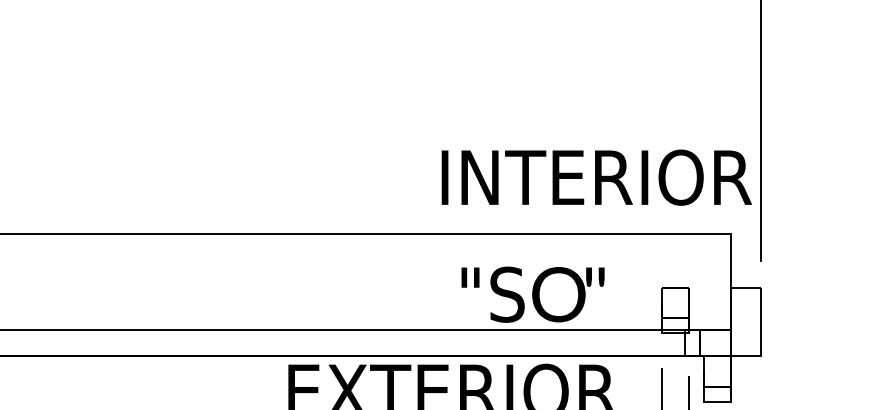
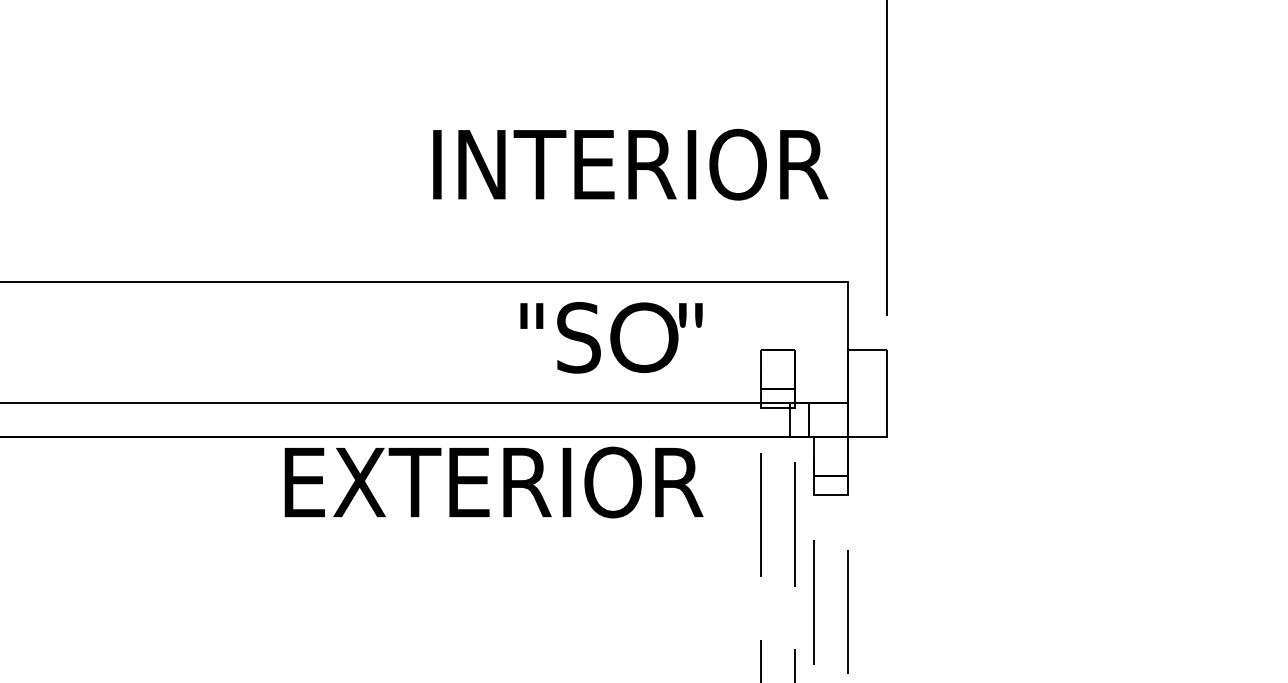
text: (596, 177) -> (630, 164), moved
text: (533, 294) -> (611, 337), moved

